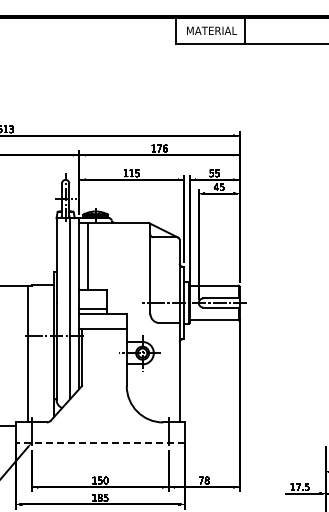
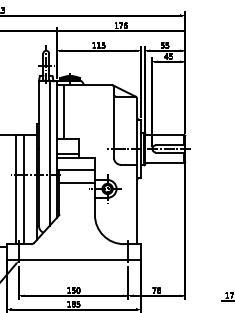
line: (104, 345) -> (77, 182), added
line: (37, 353) -> (23, 189), added
line: (99, 442) -> (73, 260), dashed -> solid

